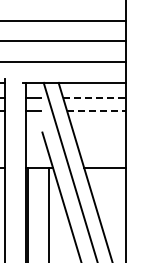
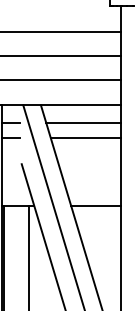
line: (94, 97) -> (83, 122), dashed -> solid
line: (96, 110) -> (85, 138), dashed -> solid

